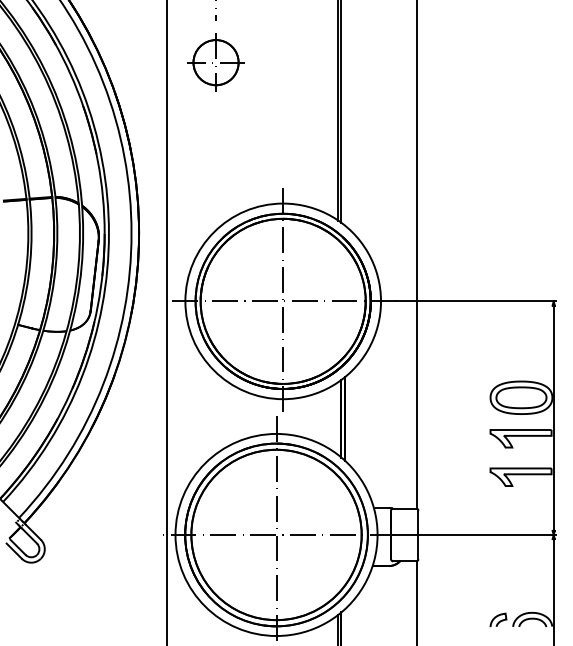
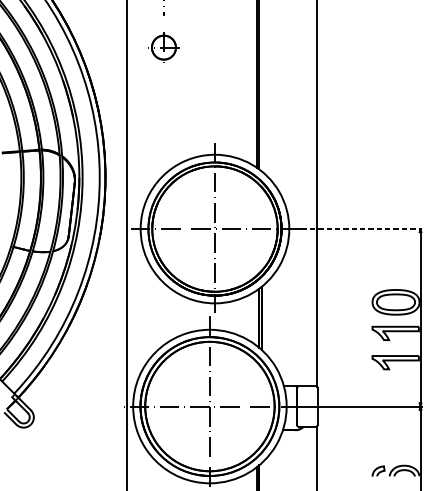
part: (215, 62) -> (163, 47), size x0.7
line: (476, 301) -> (361, 229), solid -> dashed

